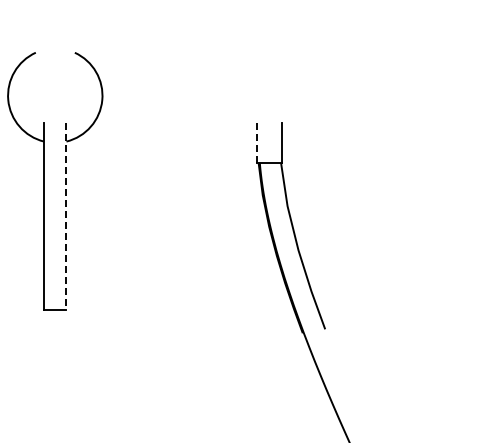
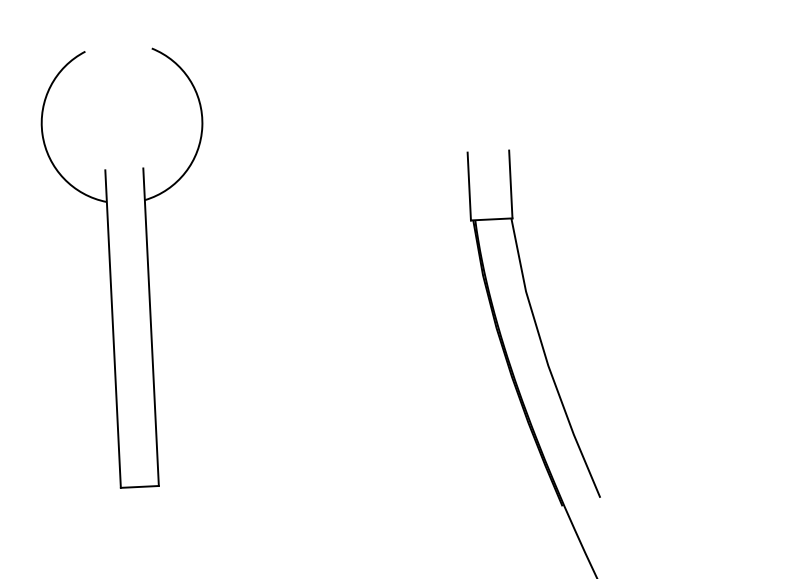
line: (257, 142) -> (469, 185), dashed -> solid
line: (66, 216) -> (151, 327), dashed -> solid

